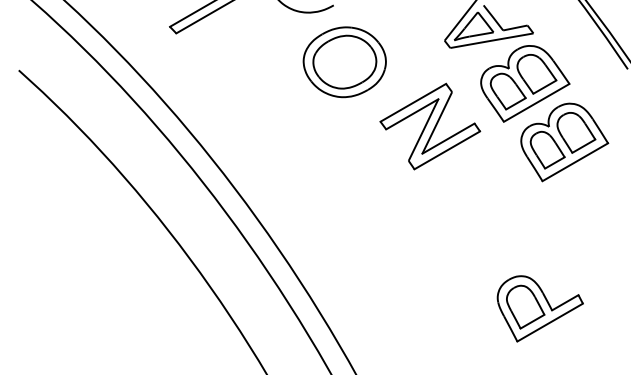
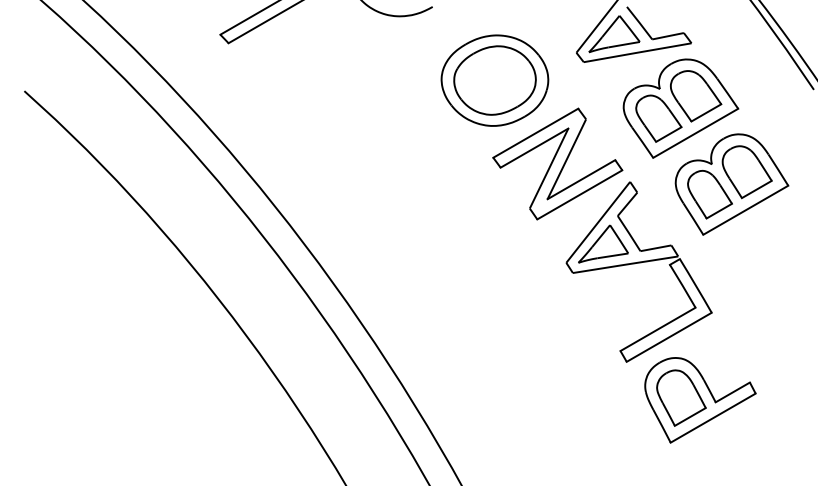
part: (344, 62) -> (494, 80), moved
part: (493, 203) -> (639, 263), added

